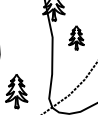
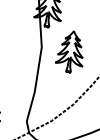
part: (76, 37) -> (70, 51), size x1.43

